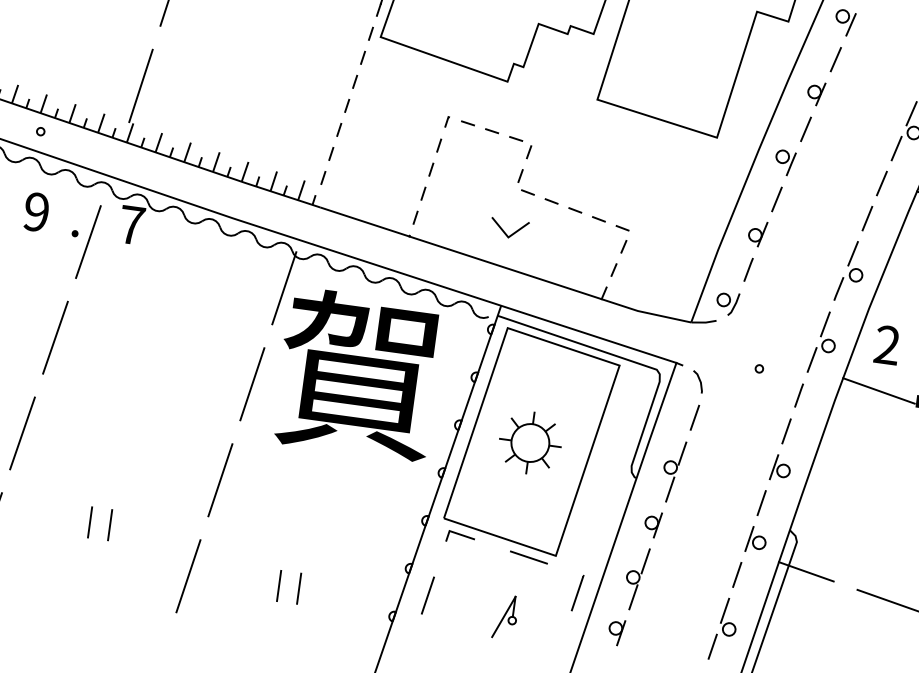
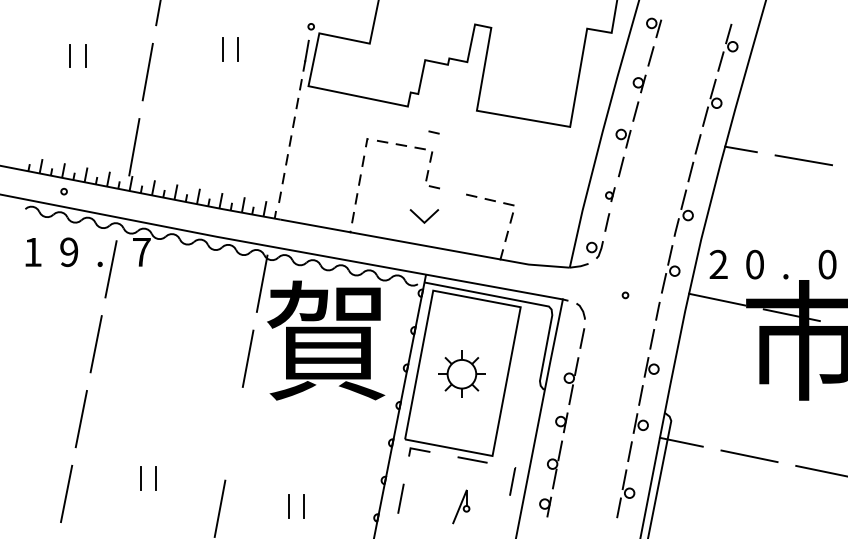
line: (550, 201) -> (433, 132), moved
part: (757, 233) -> (610, 194), size x0.7
line: (219, 479) -> (233, 433), removed

